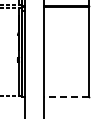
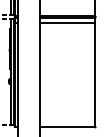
line: (65, 11) -> (66, 22), added
line: (66, 96) -> (68, 126), dashed -> solid

